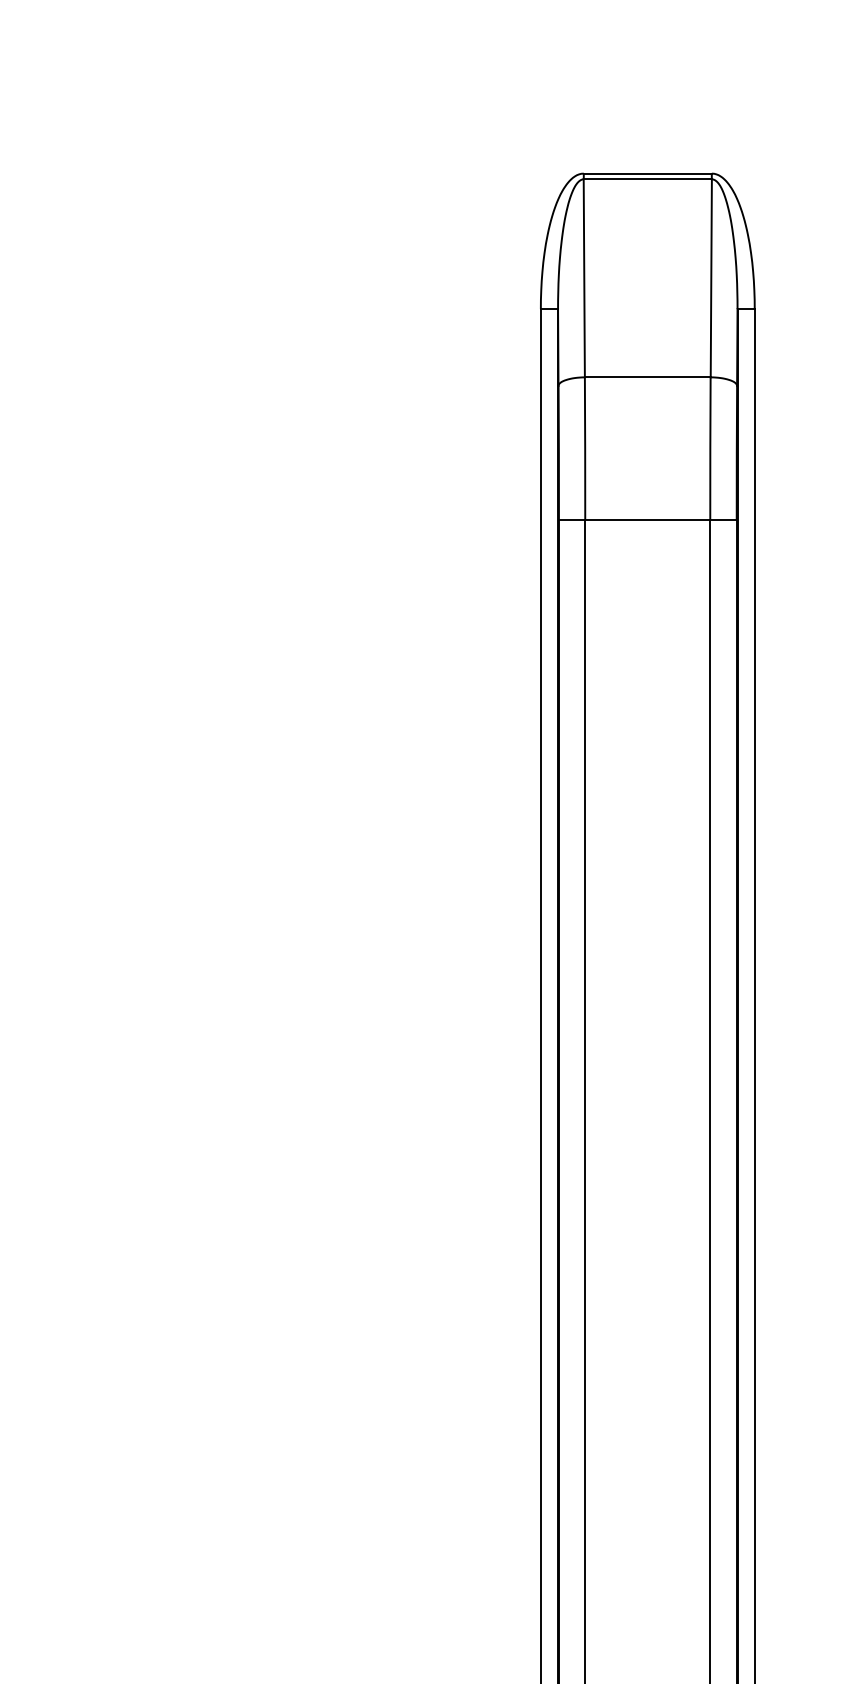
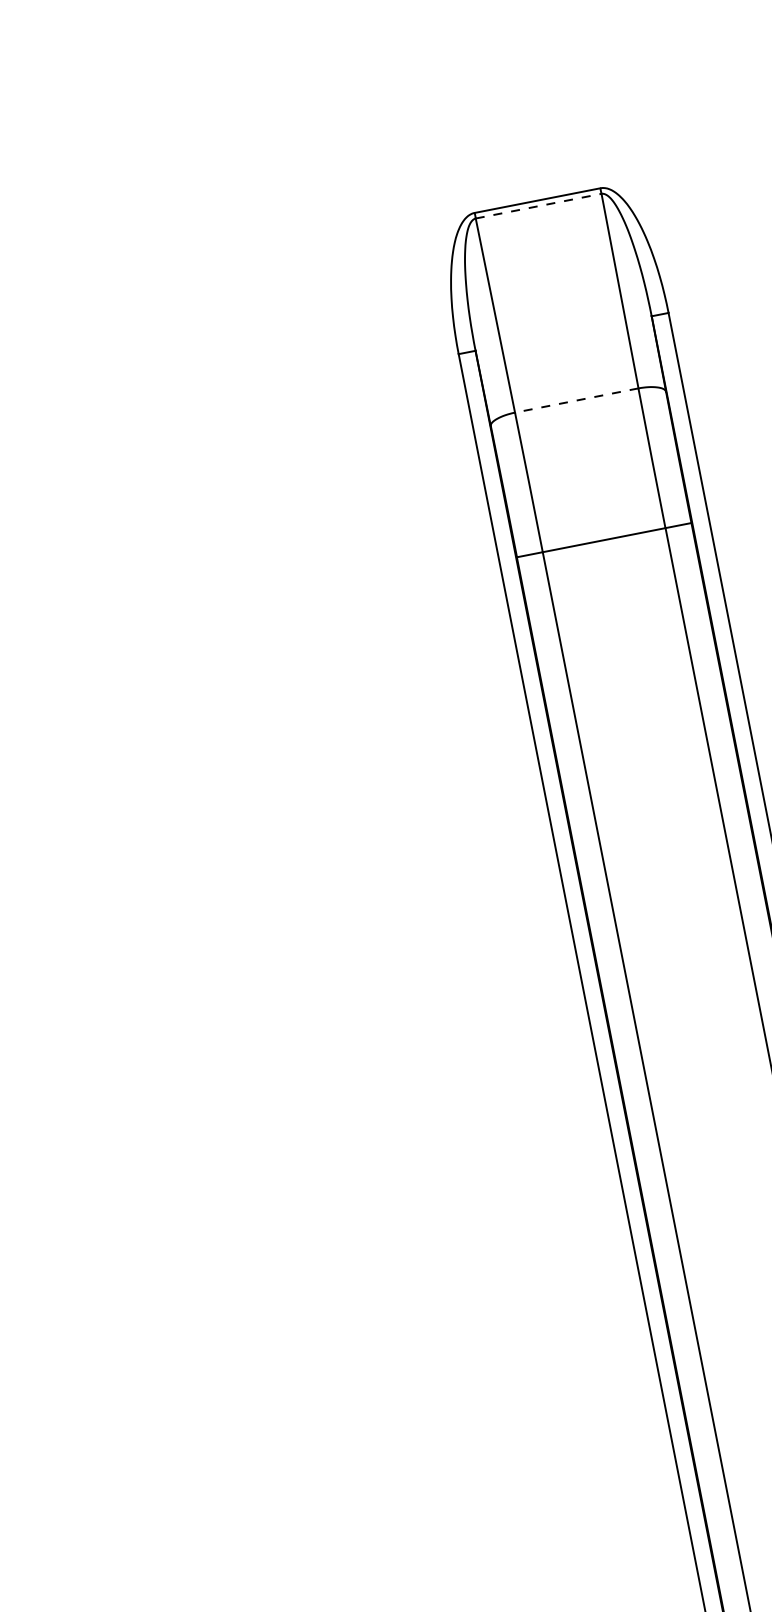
line: (648, 179) -> (539, 206), solid -> dashed
line: (647, 377) -> (576, 400), solid -> dashed

